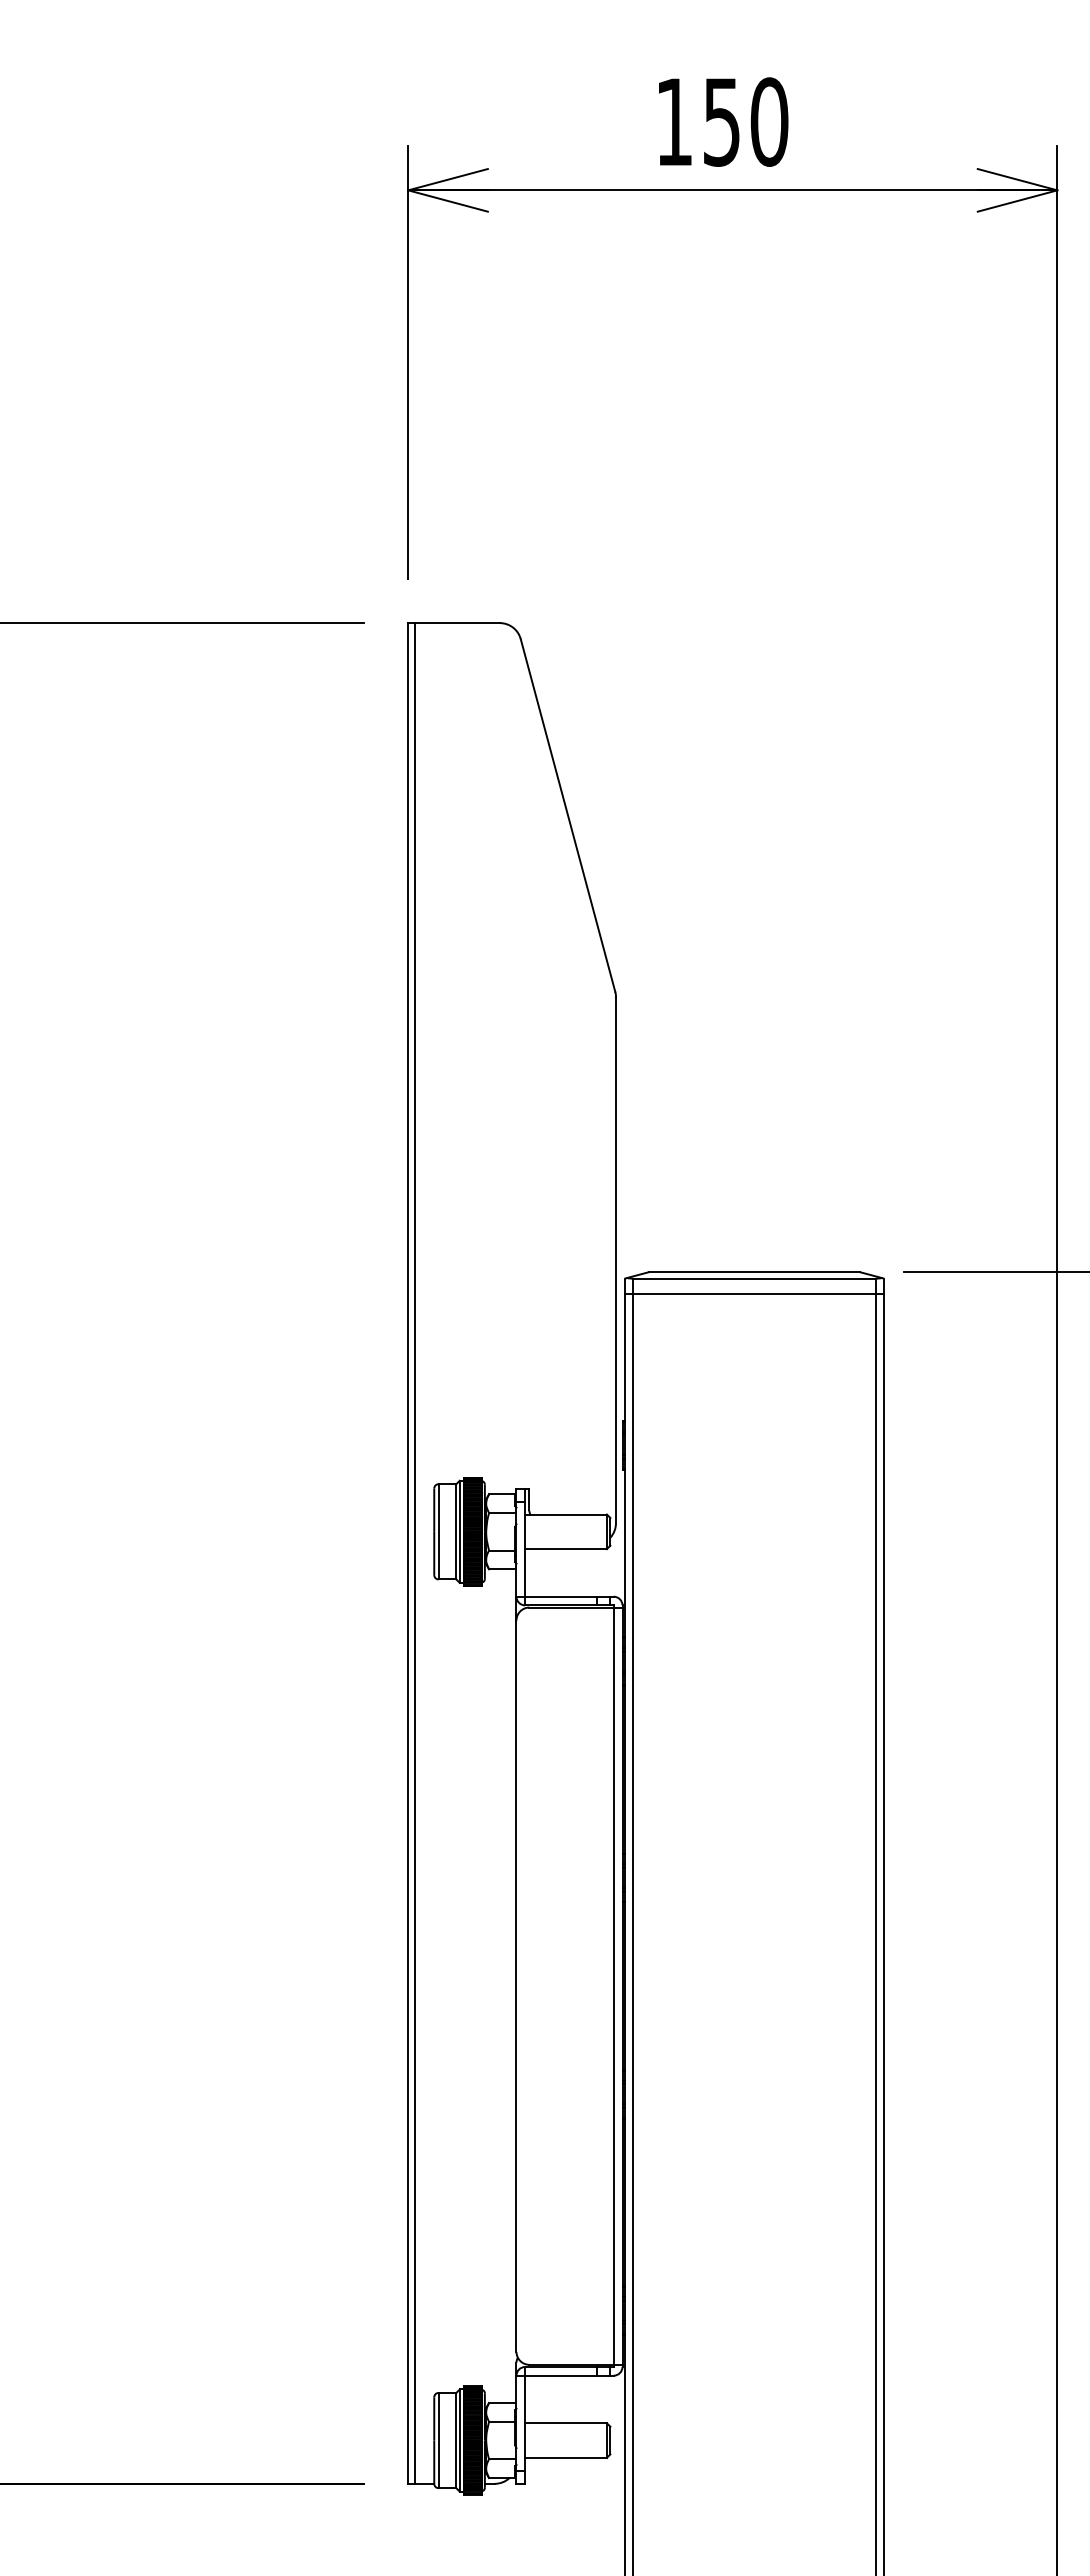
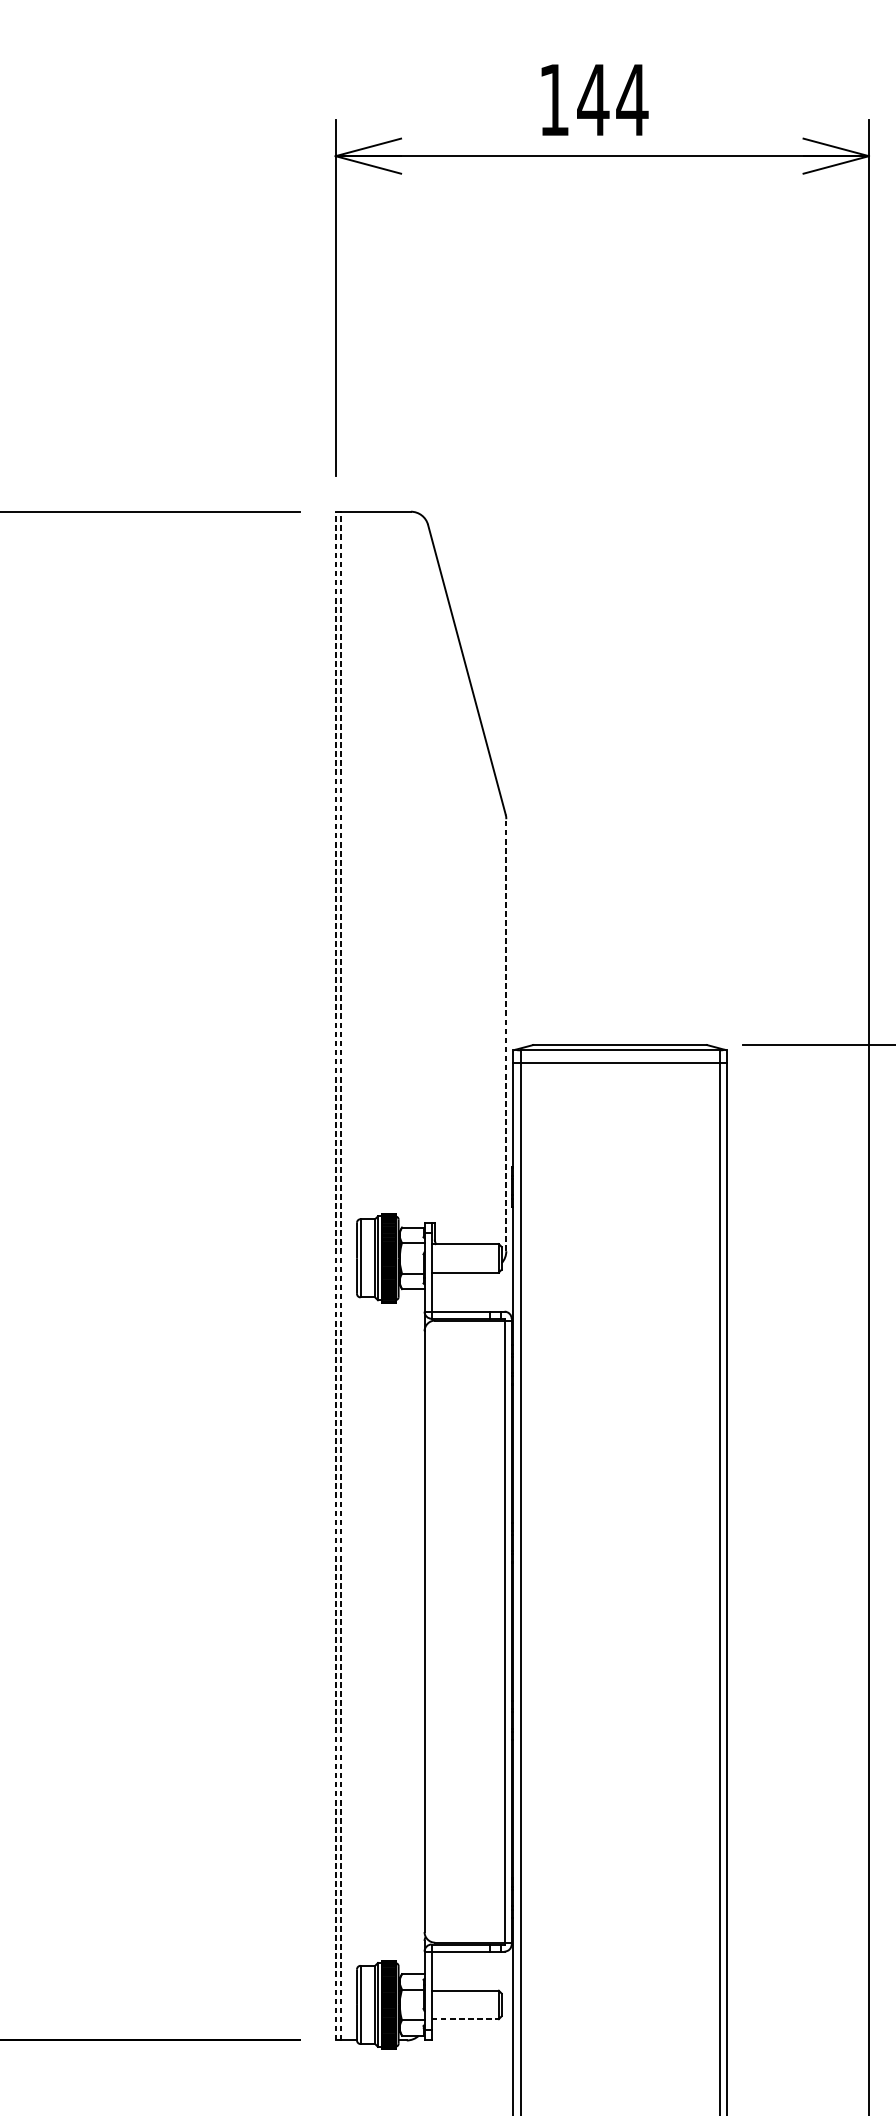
text: (745, 121) -> (612, 99), 150 -> 144
line: (616, 1260) -> (506, 1035), solid -> dashed
line: (408, 1552) -> (335, 1275), solid -> dashed
line: (415, 1552) -> (341, 1275), solid -> dashed
line: (566, 2457) -> (465, 2018), solid -> dashed

